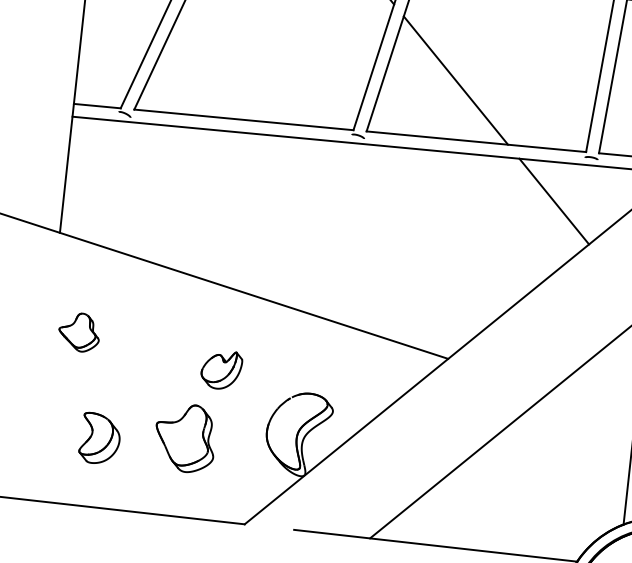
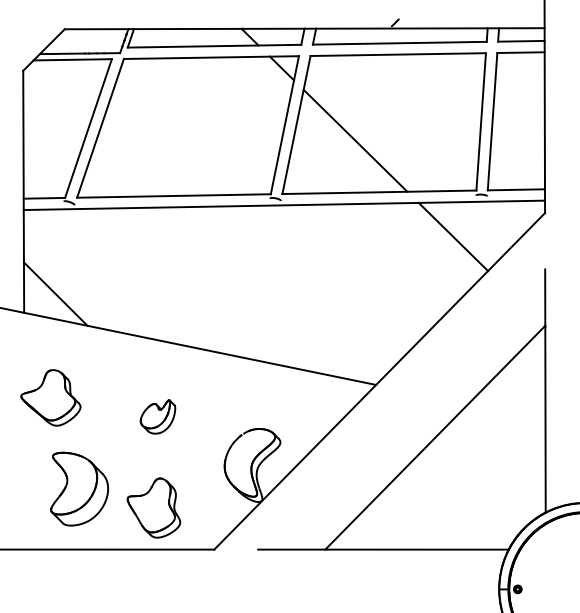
line: (97, 215) -> (55, 293), added
part: (78, 331) -> (50, 397), size x1.67
part: (221, 369) -> (157, 416), moved
part: (184, 437) -> (153, 507), moved
part: (100, 438) -> (79, 488), size x1.67

